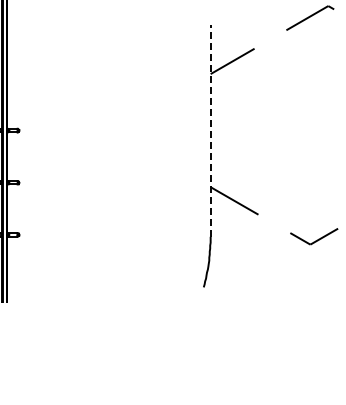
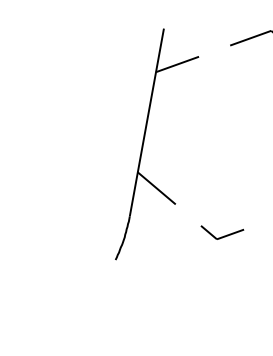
line: (210, 130) -> (146, 122), dashed -> solid

